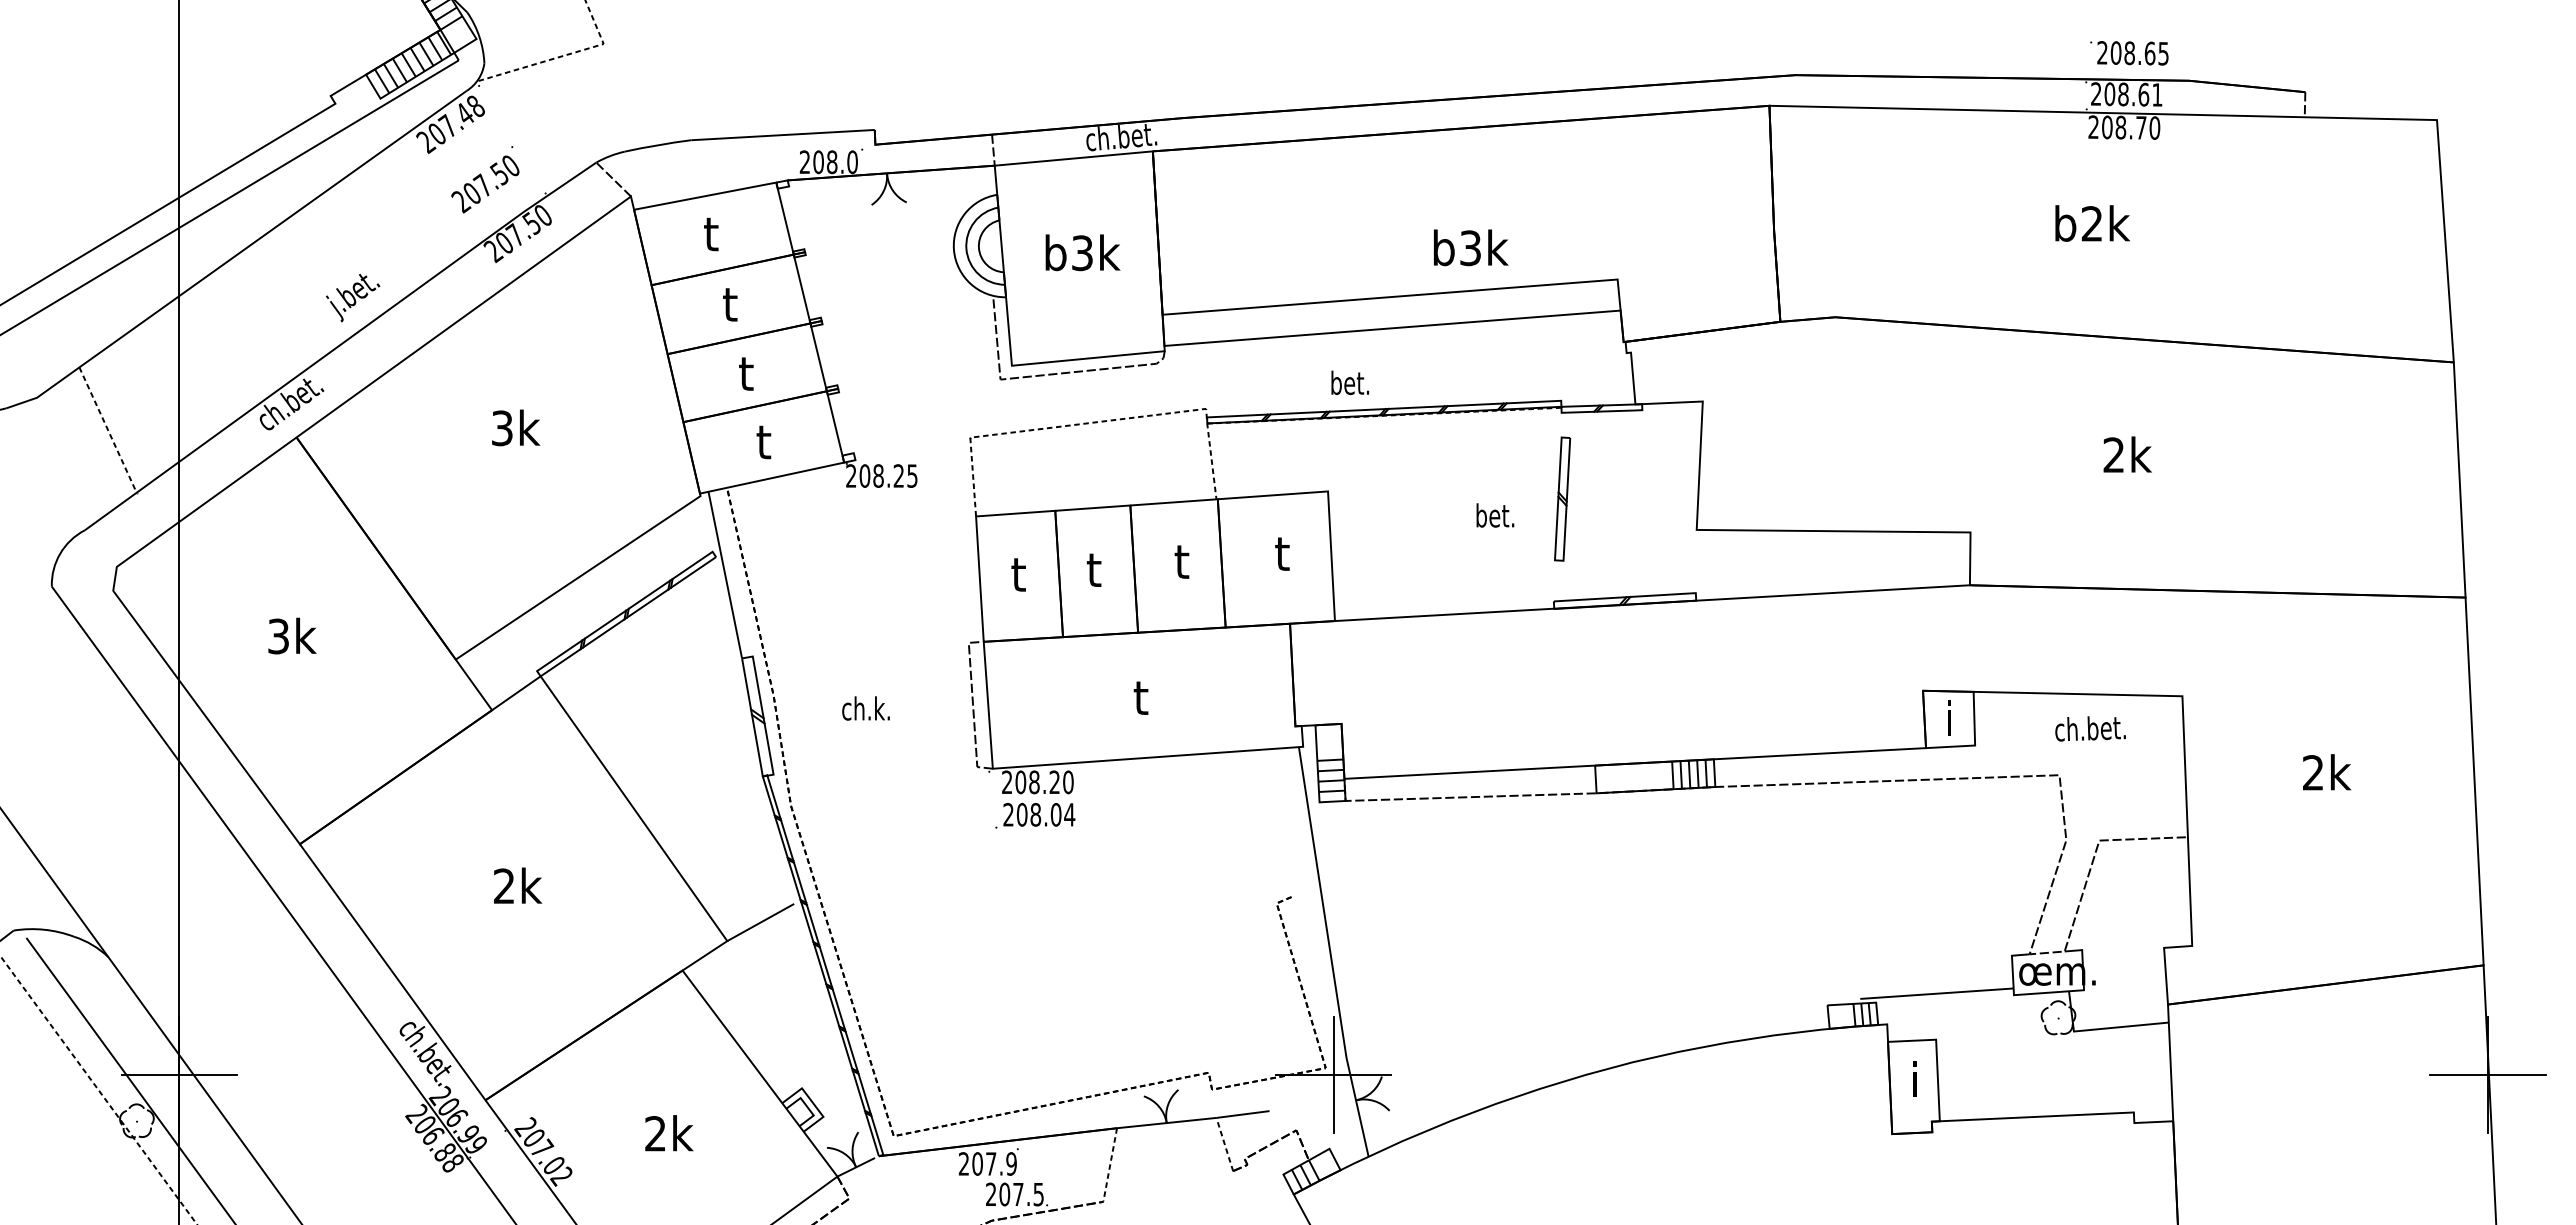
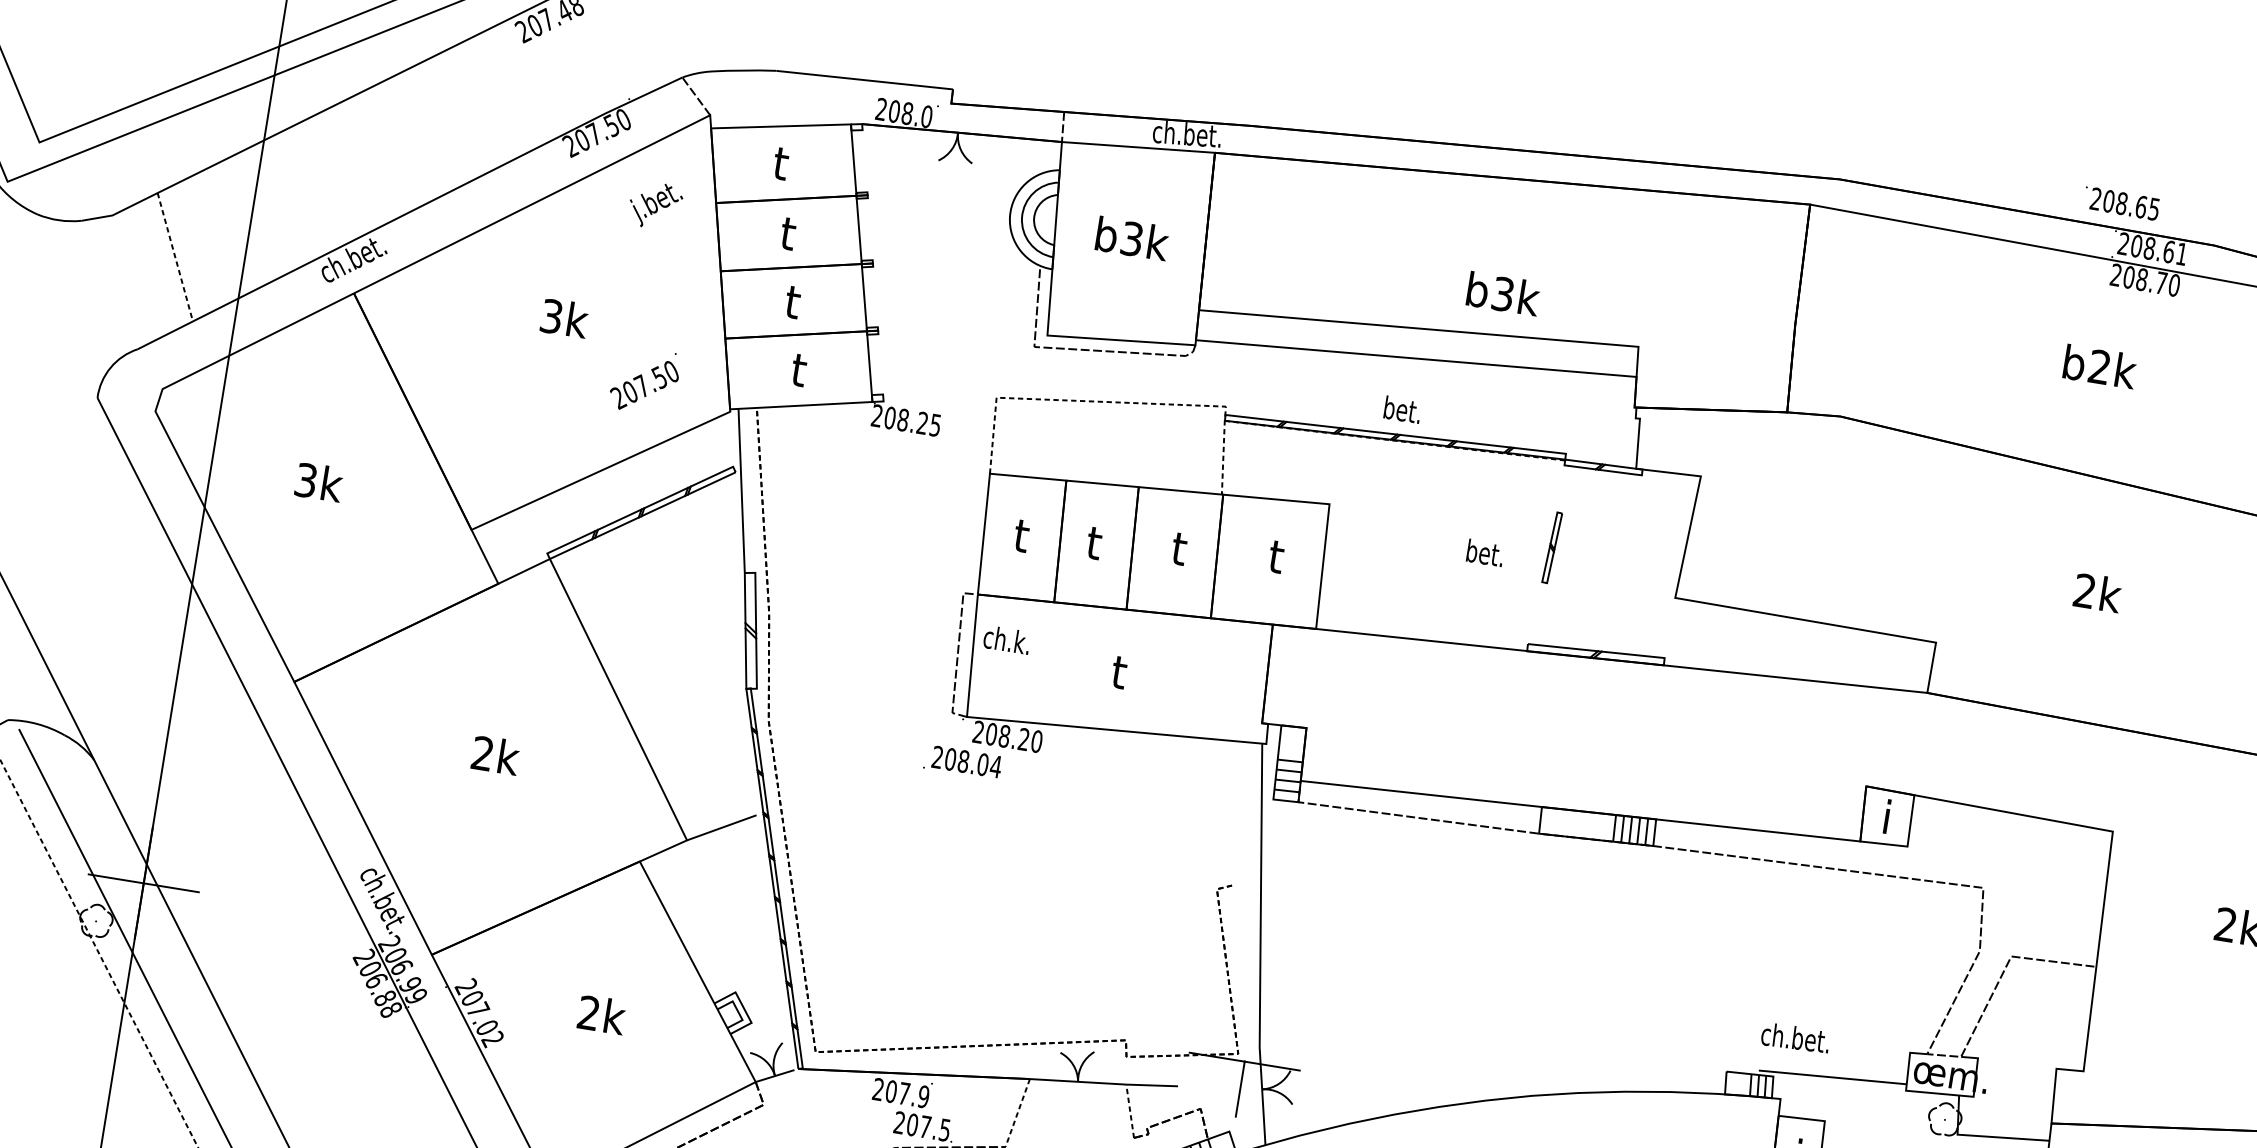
text: (2129, 53) -> (2121, 203), moved
text: (485, 179) -> (645, 380), moved
text: (353, 297) -> (655, 205), moved
text: (1350, 382) -> (1403, 409), moved
part: (1562, 498) -> (1552, 547), size x0.6
text: (865, 708) -> (1006, 639), moved
text: (2090, 728) -> (1795, 1037), moved
text: (1035, 815) -> (963, 762), moved
line: (1333, 1045) -> (1249, 1033), removed

